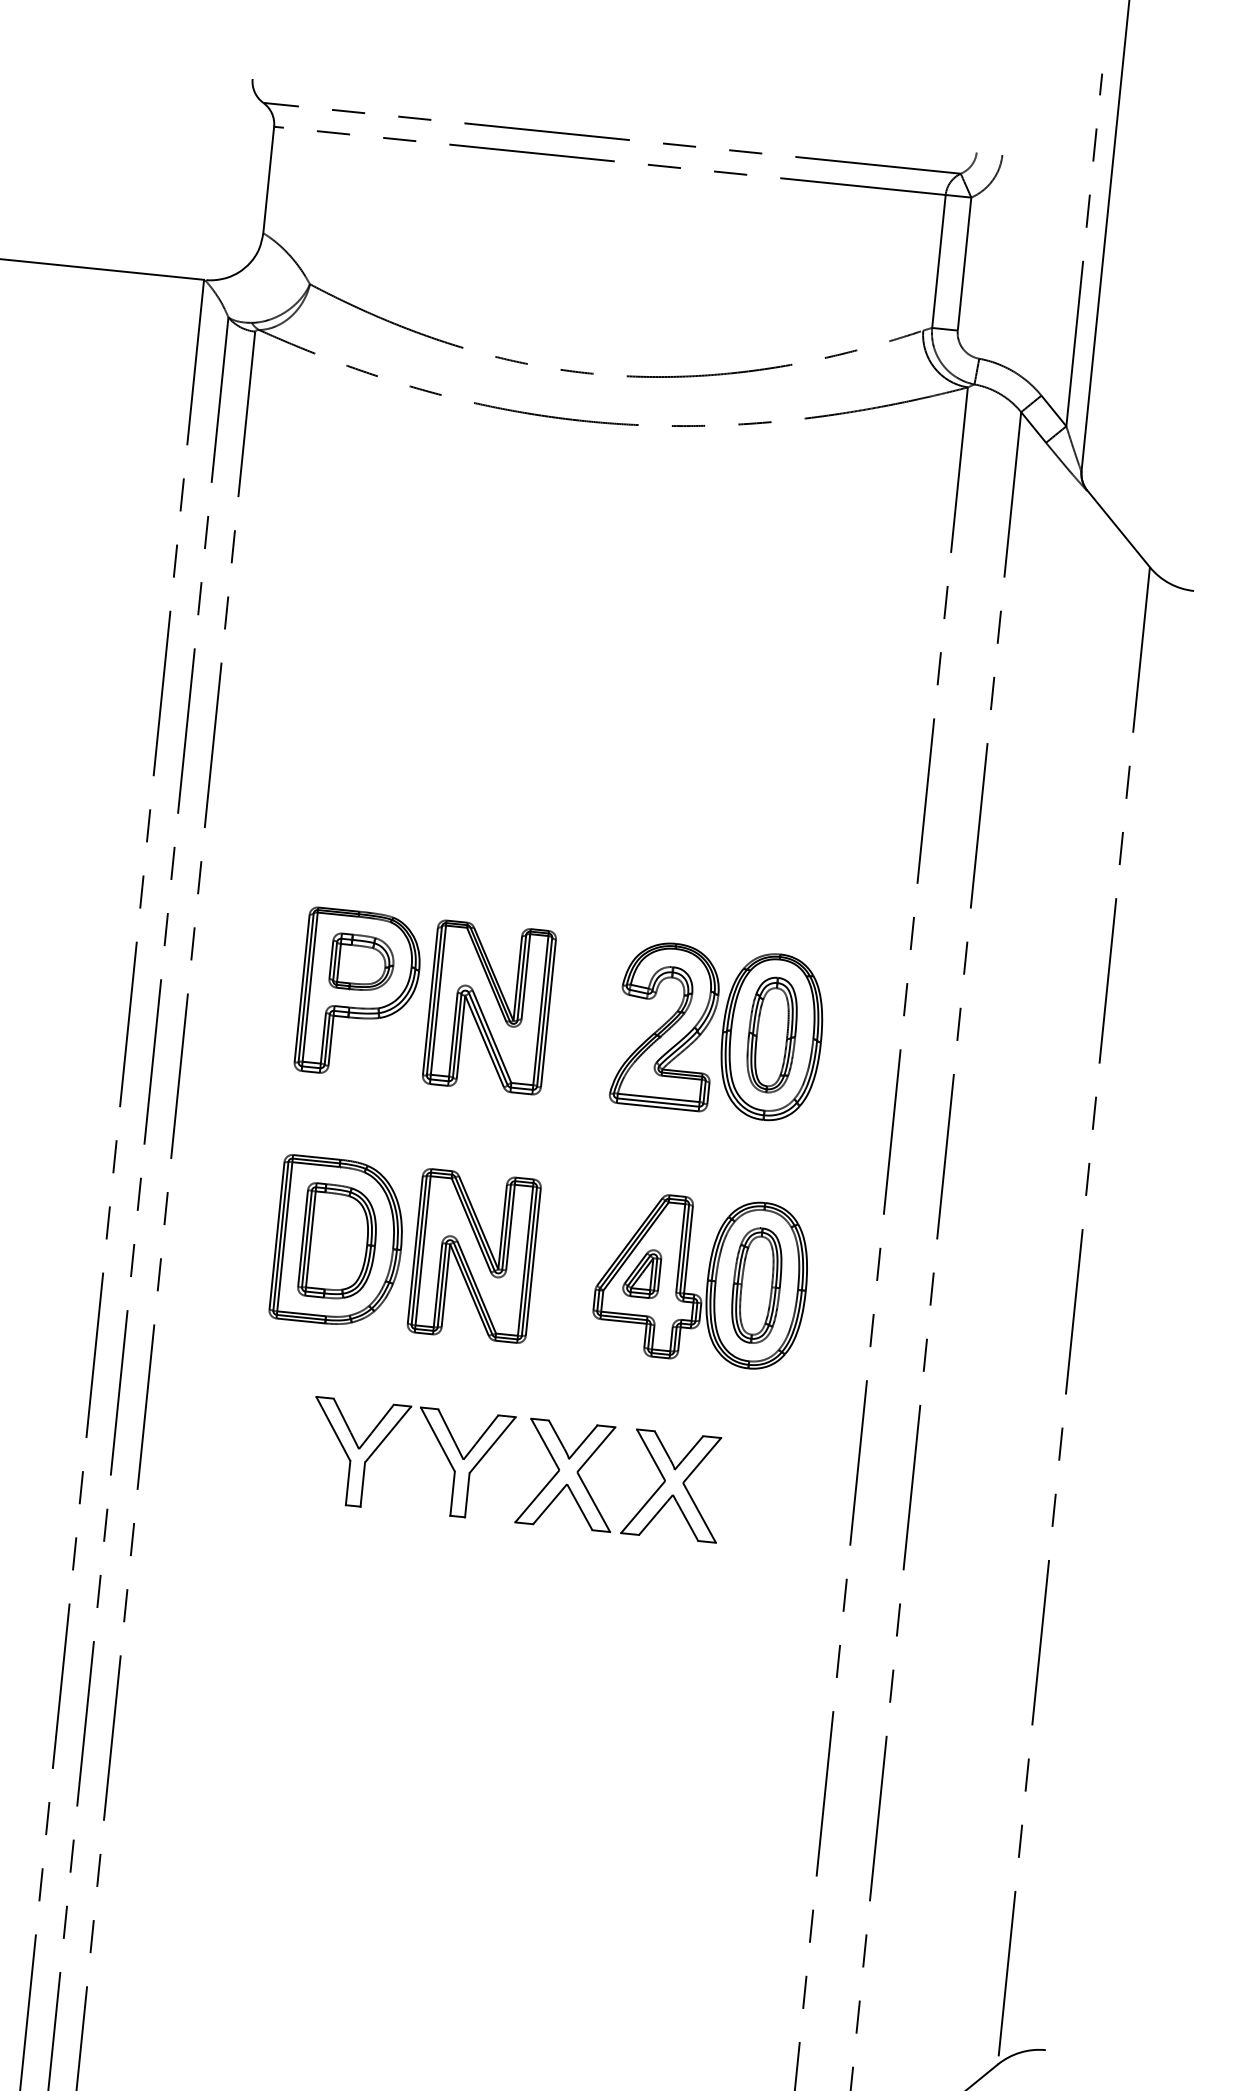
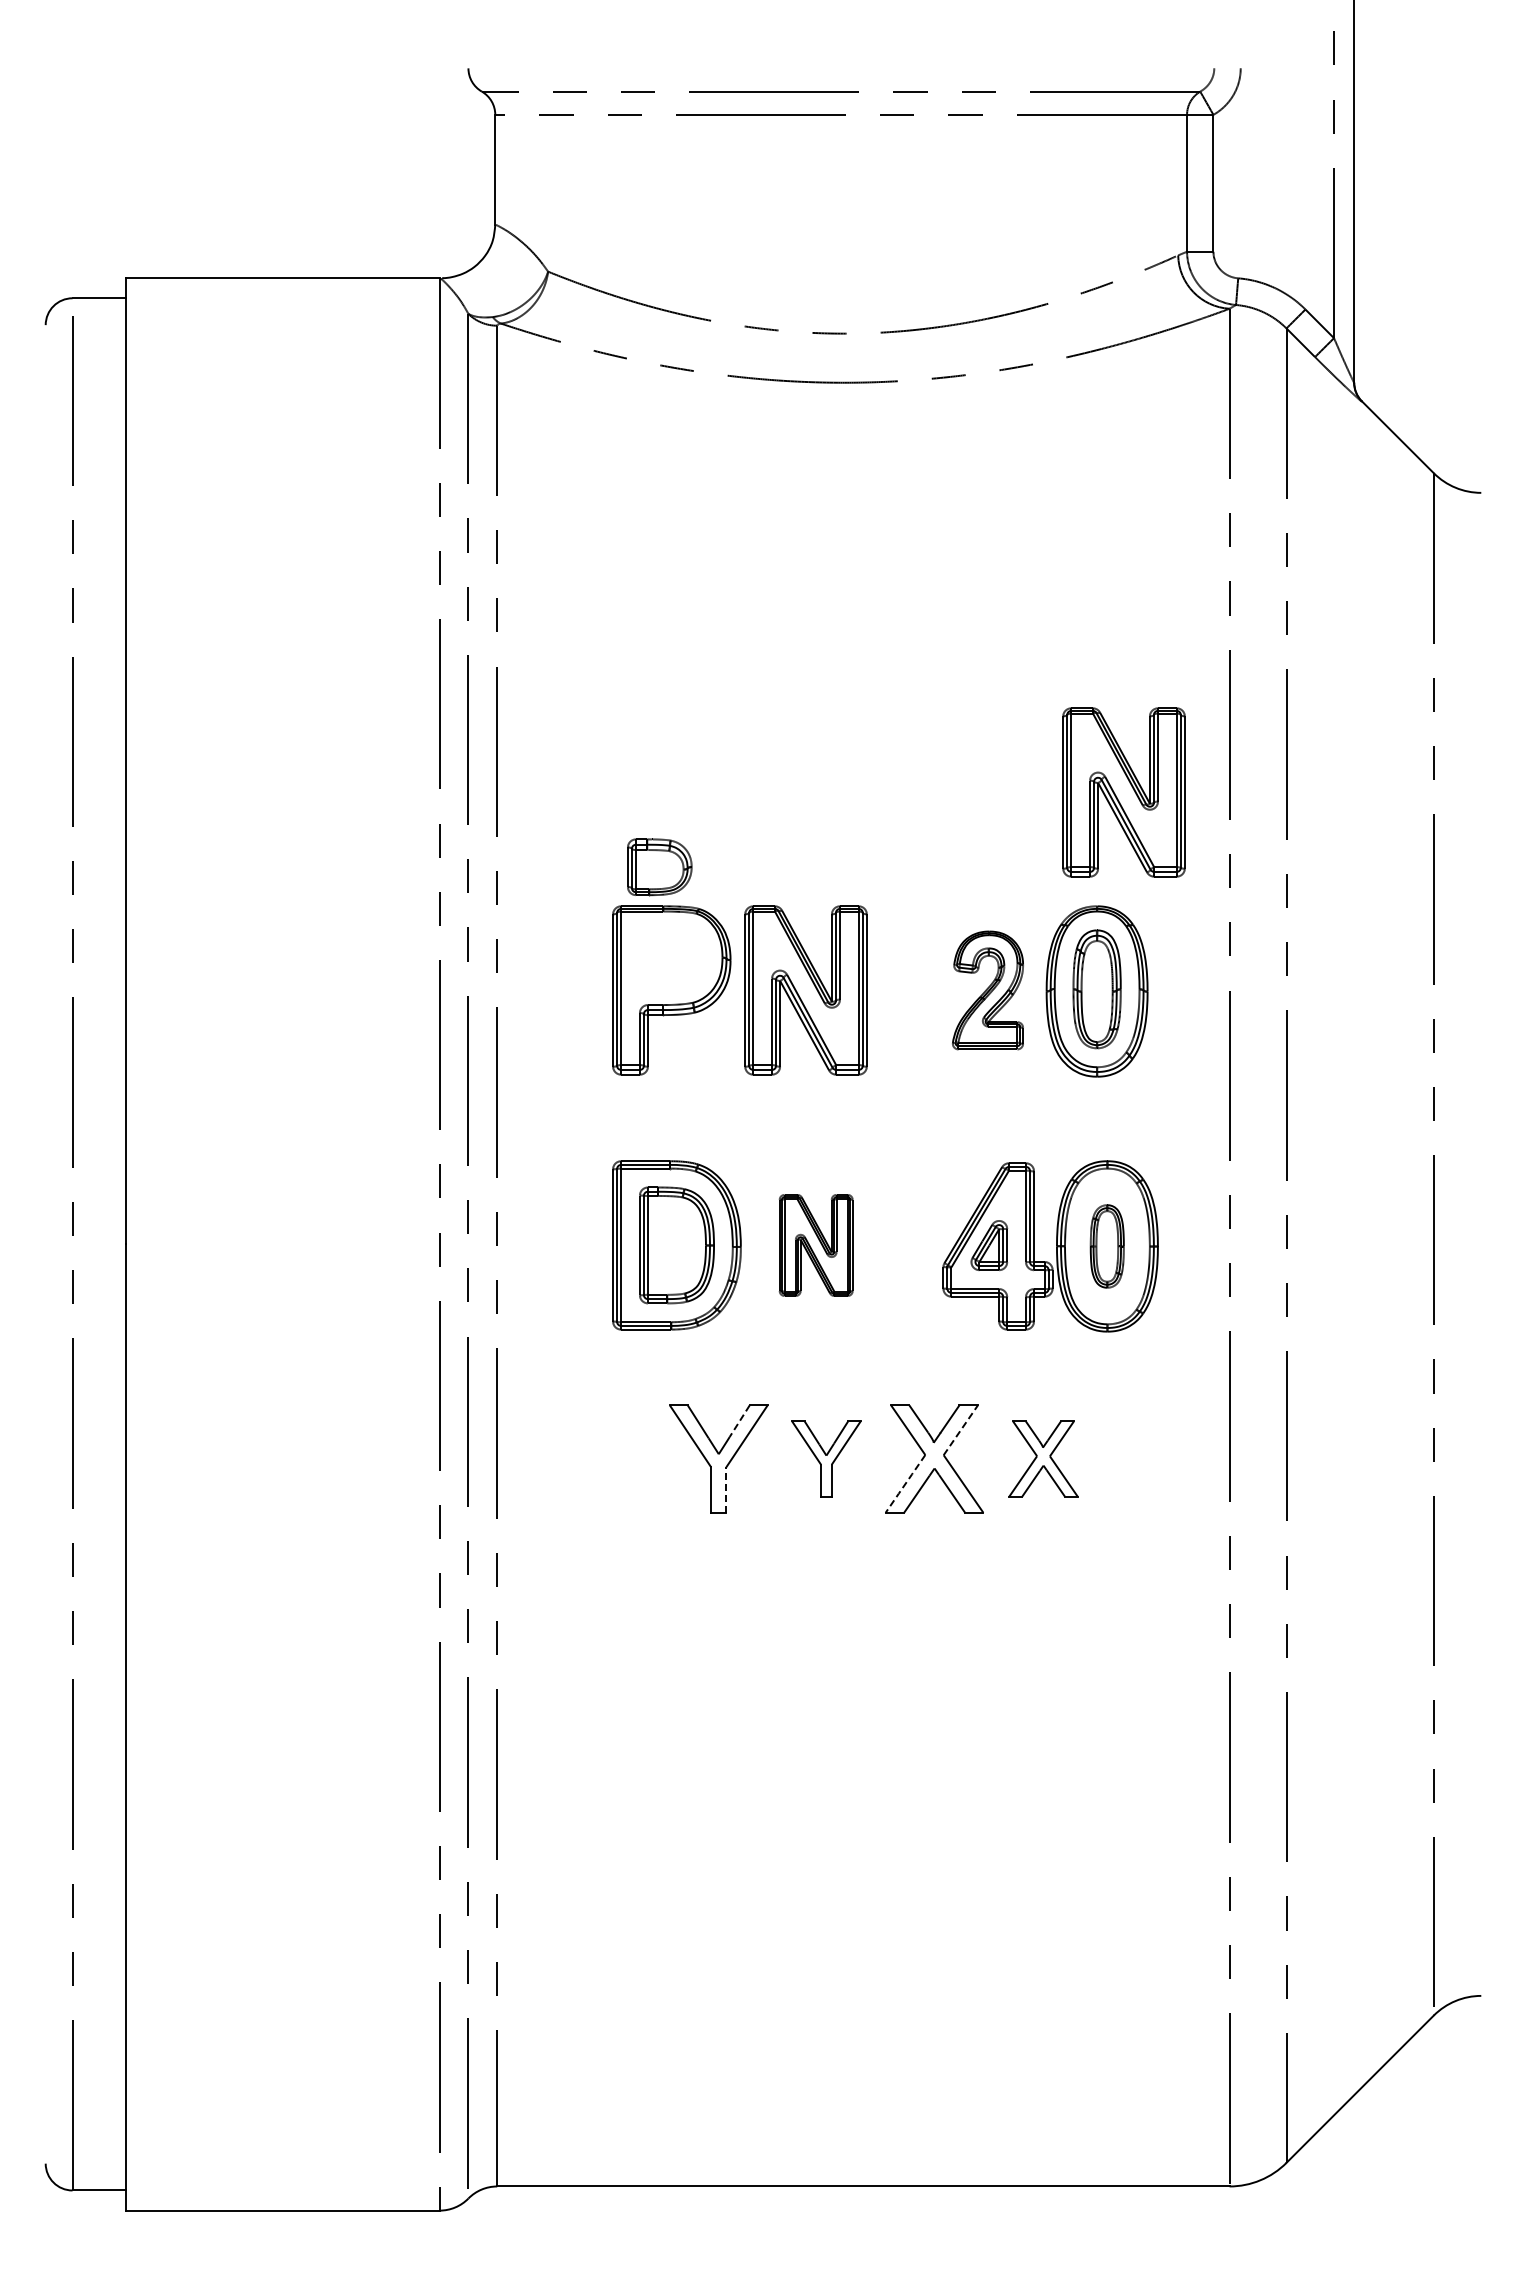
part: (817, 846) -> (1123, 792), added
part: (362, 963) -> (659, 867), moved
part: (665, 1025) -> (987, 990), size x0.7
part: (473, 1256) -> (815, 1245), size x0.6
part: (755, 1285) -> (1106, 1246), size x0.7
line: (382, 1419) -> (739, 1421), solid -> dashed
line: (597, 1449) -> (961, 1429), solid -> dashed
part: (463, 1463) -> (826, 1458), size x0.7
line: (362, 1485) -> (726, 1490), solid -> dashed
part: (673, 1485) -> (1043, 1458), size x0.7
line: (537, 1496) -> (905, 1484), solid -> dashed

